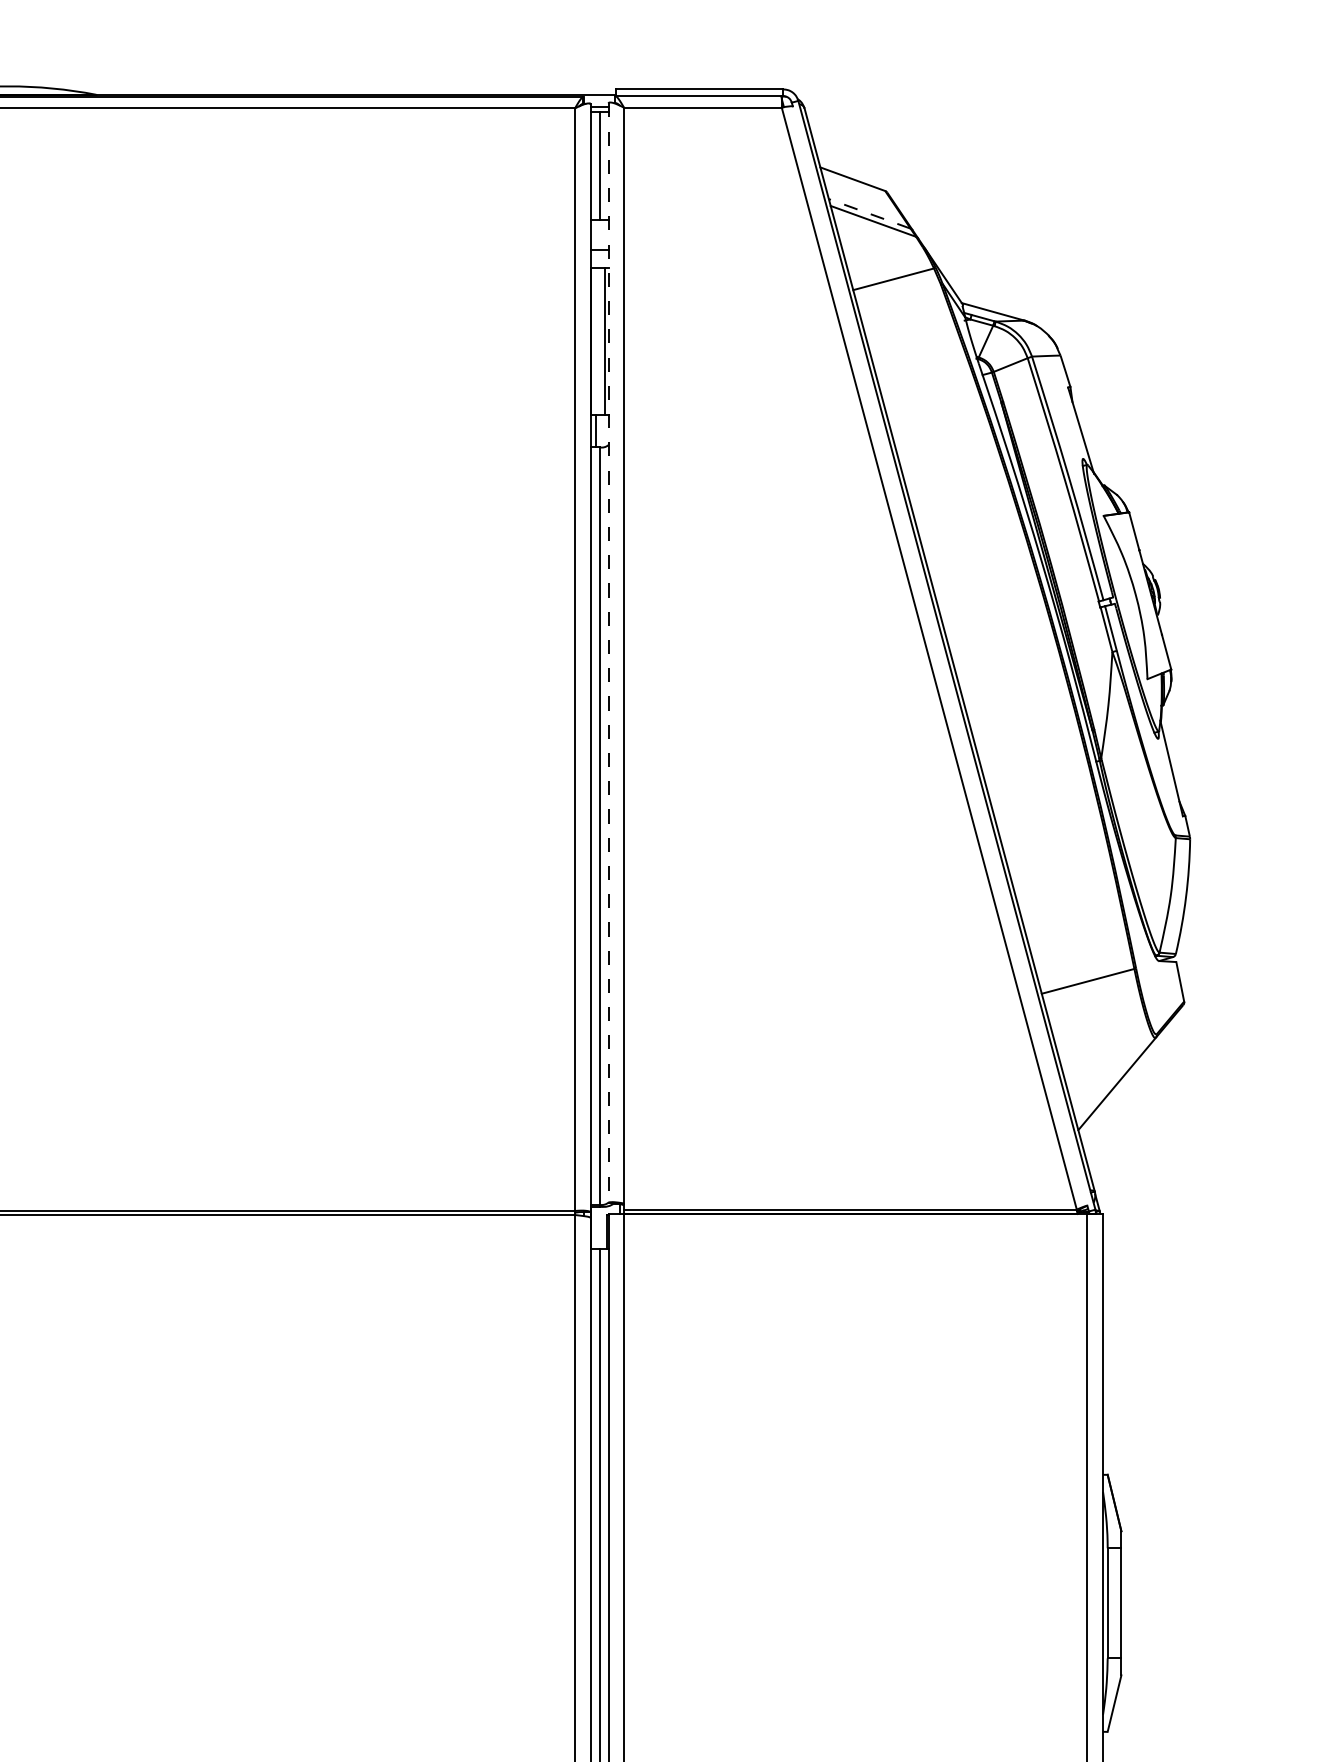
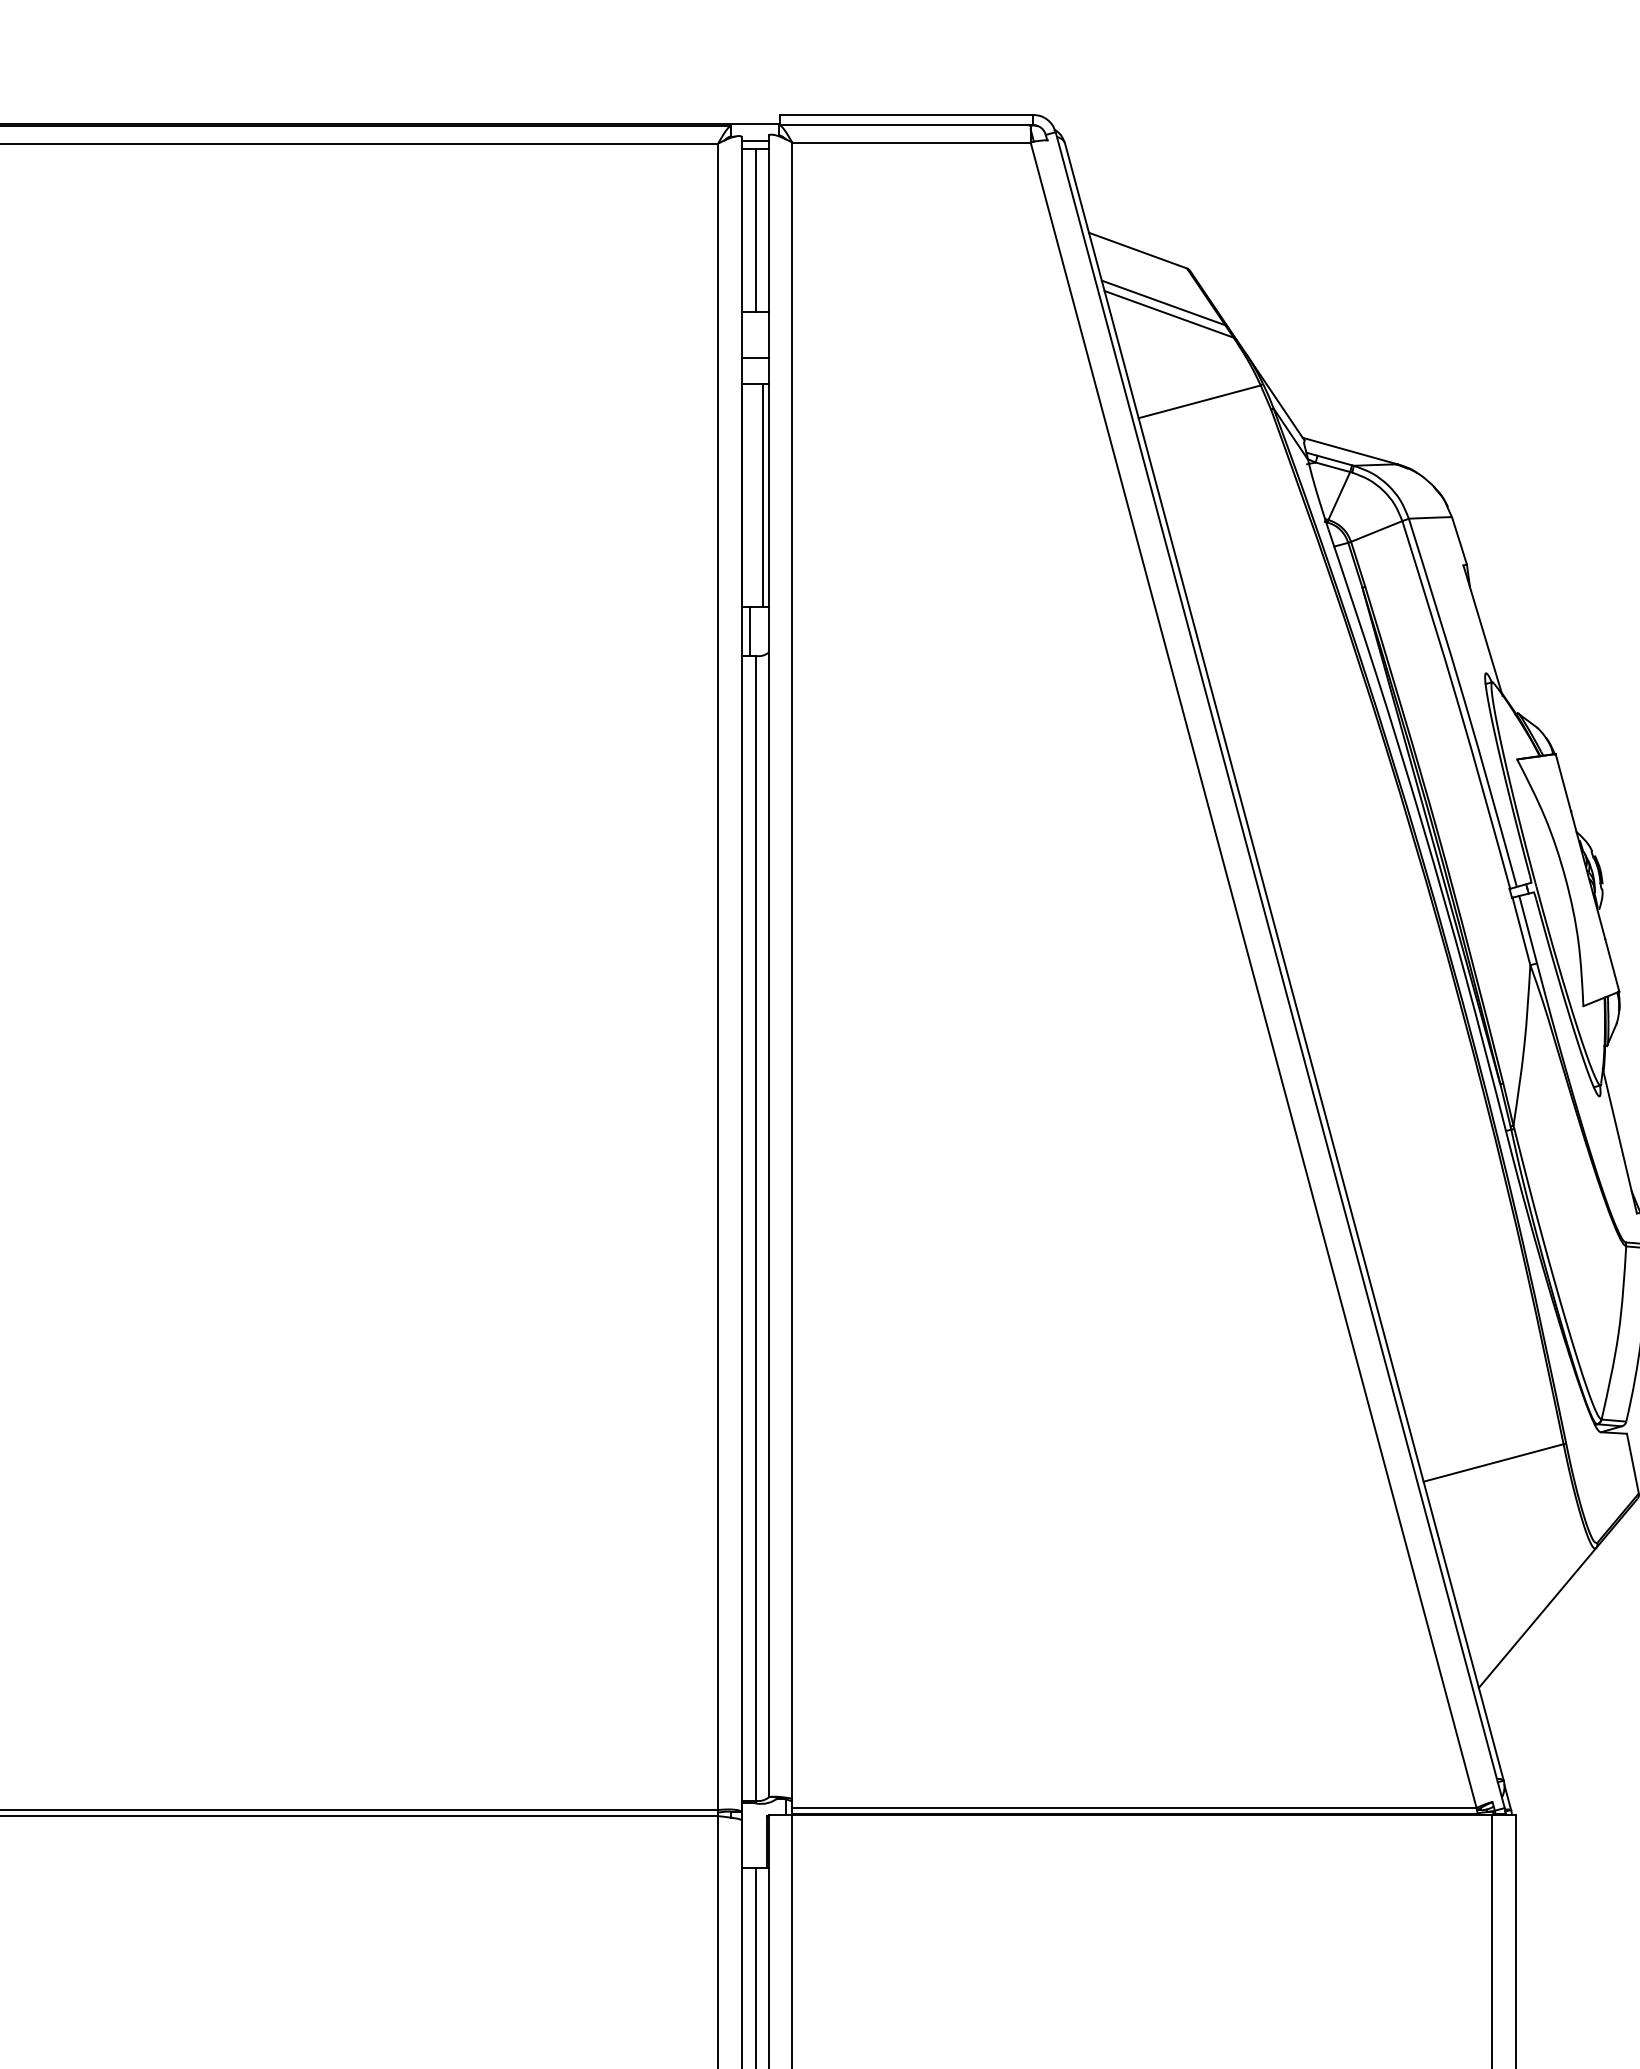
line: (869, 213) -> (1163, 302), dashed -> solid
line: (608, 652) -> (768, 965), dashed -> solid

